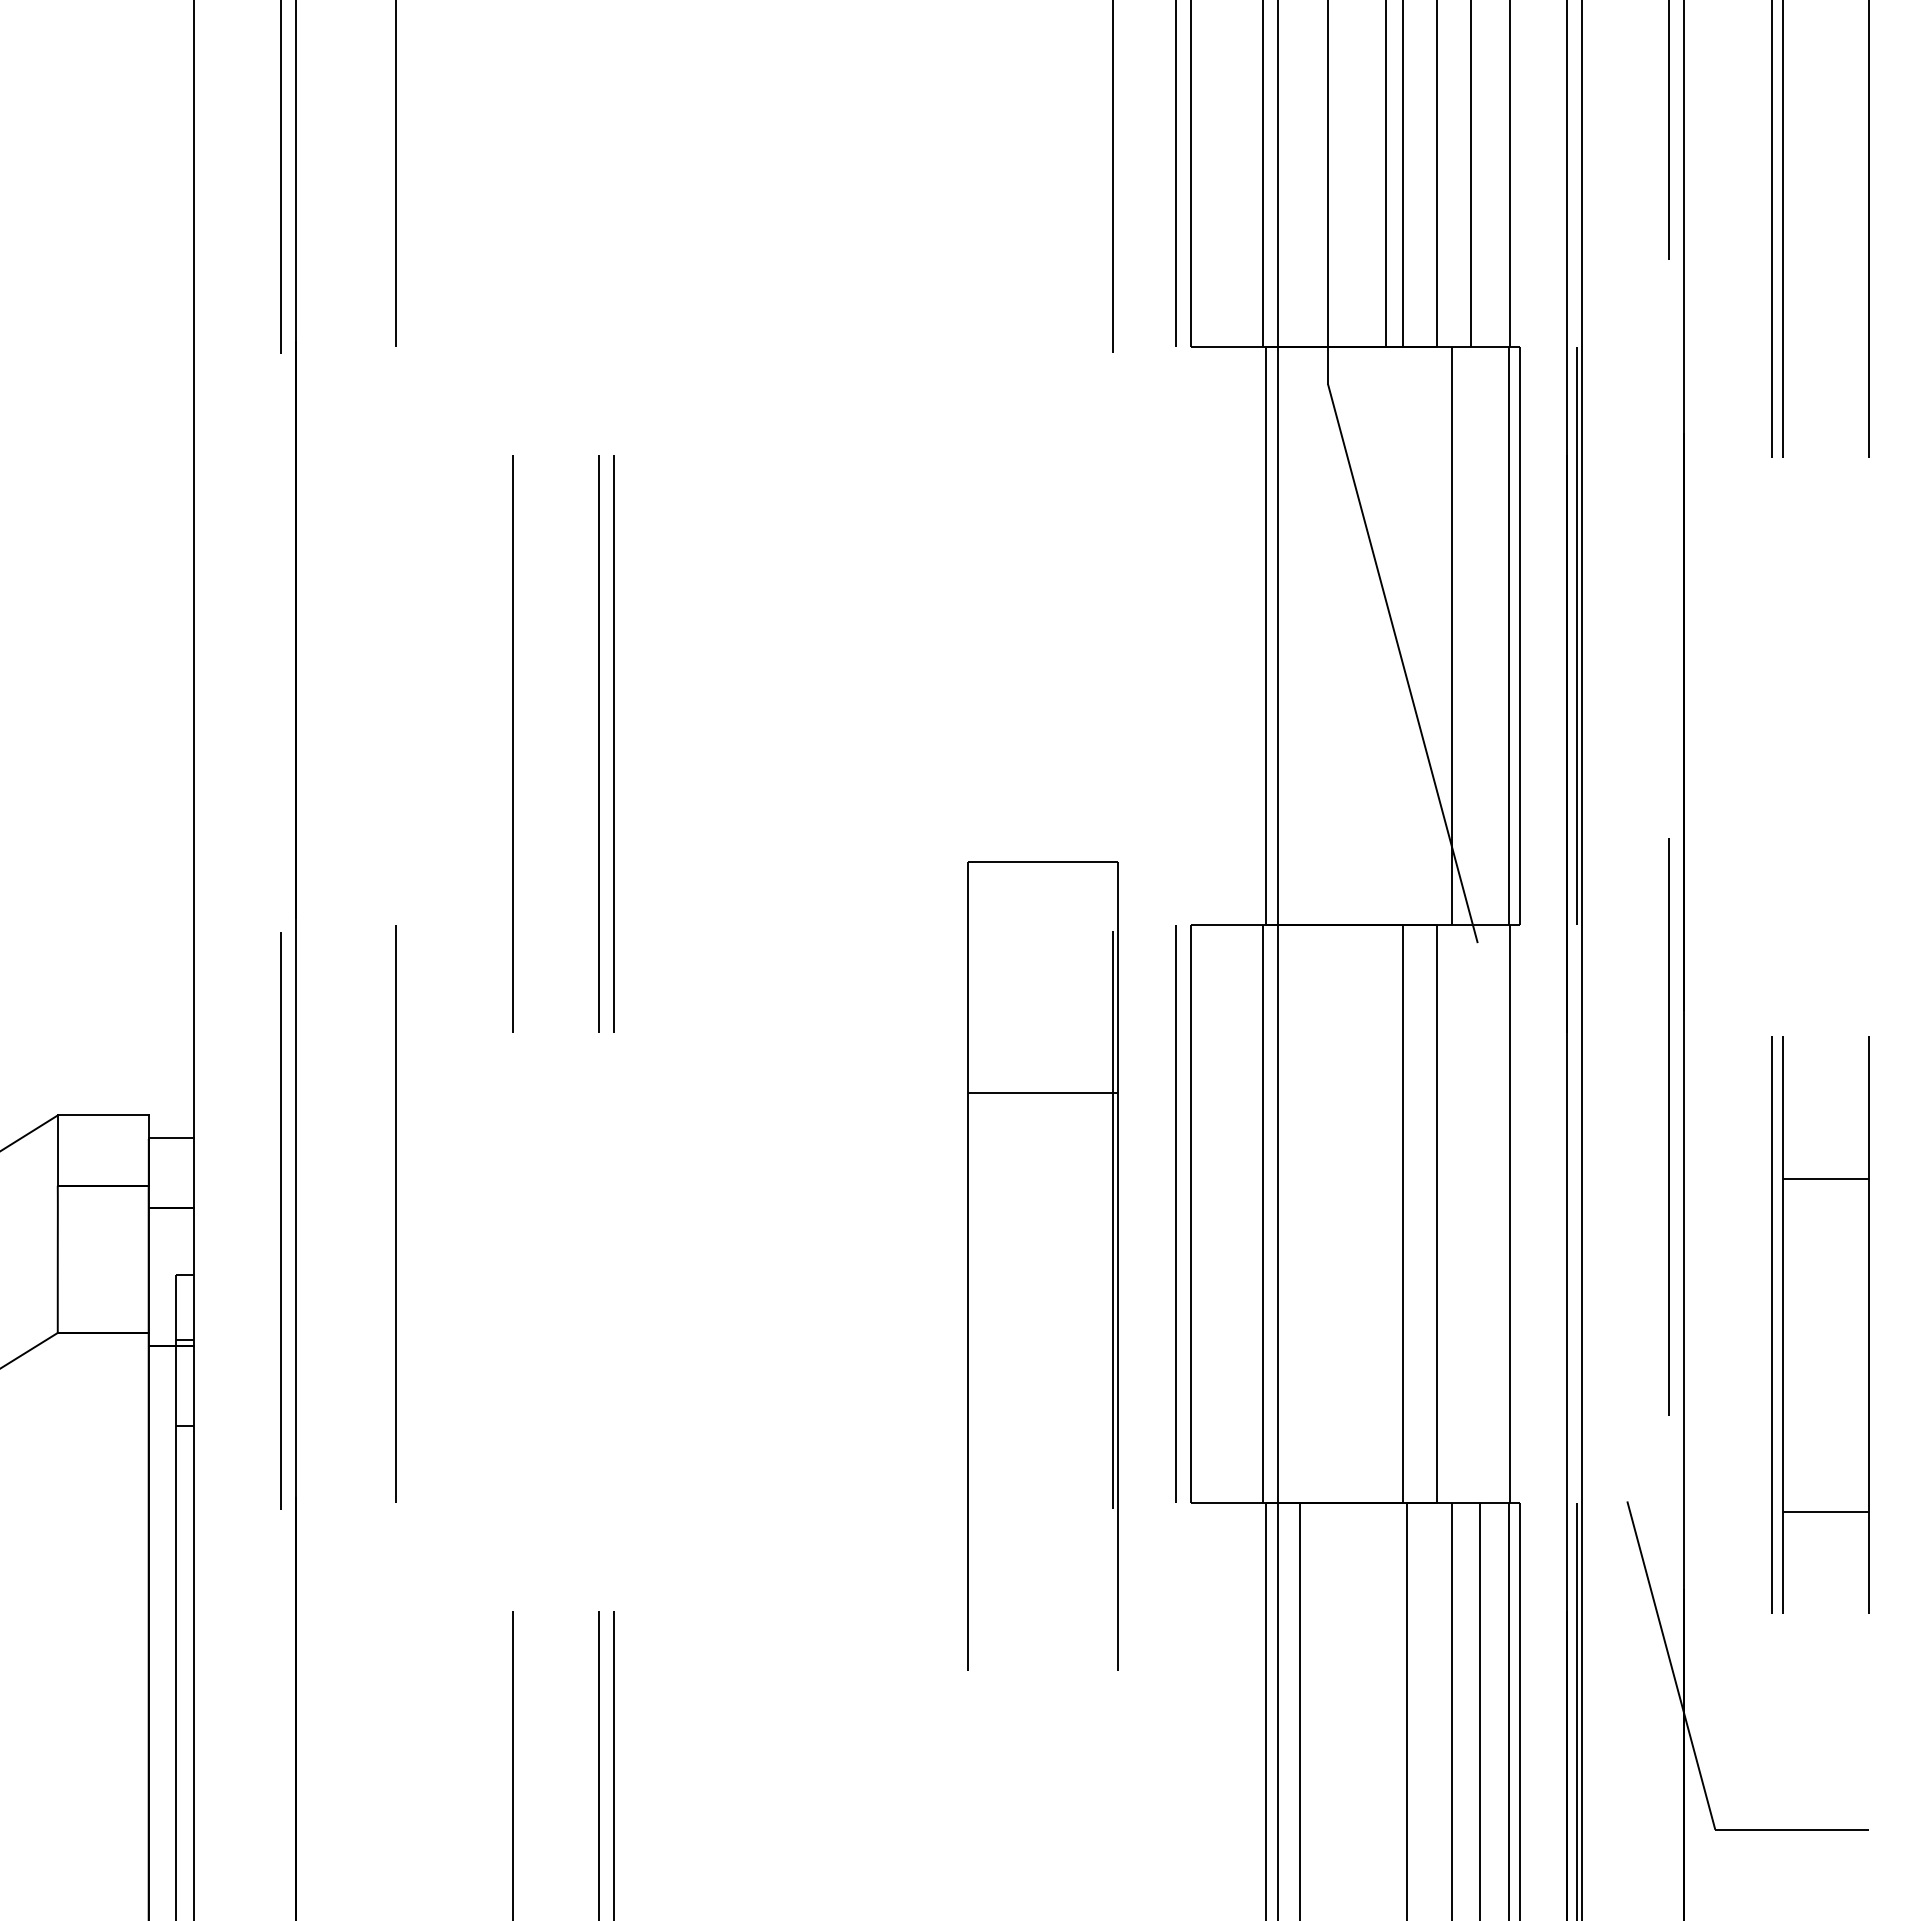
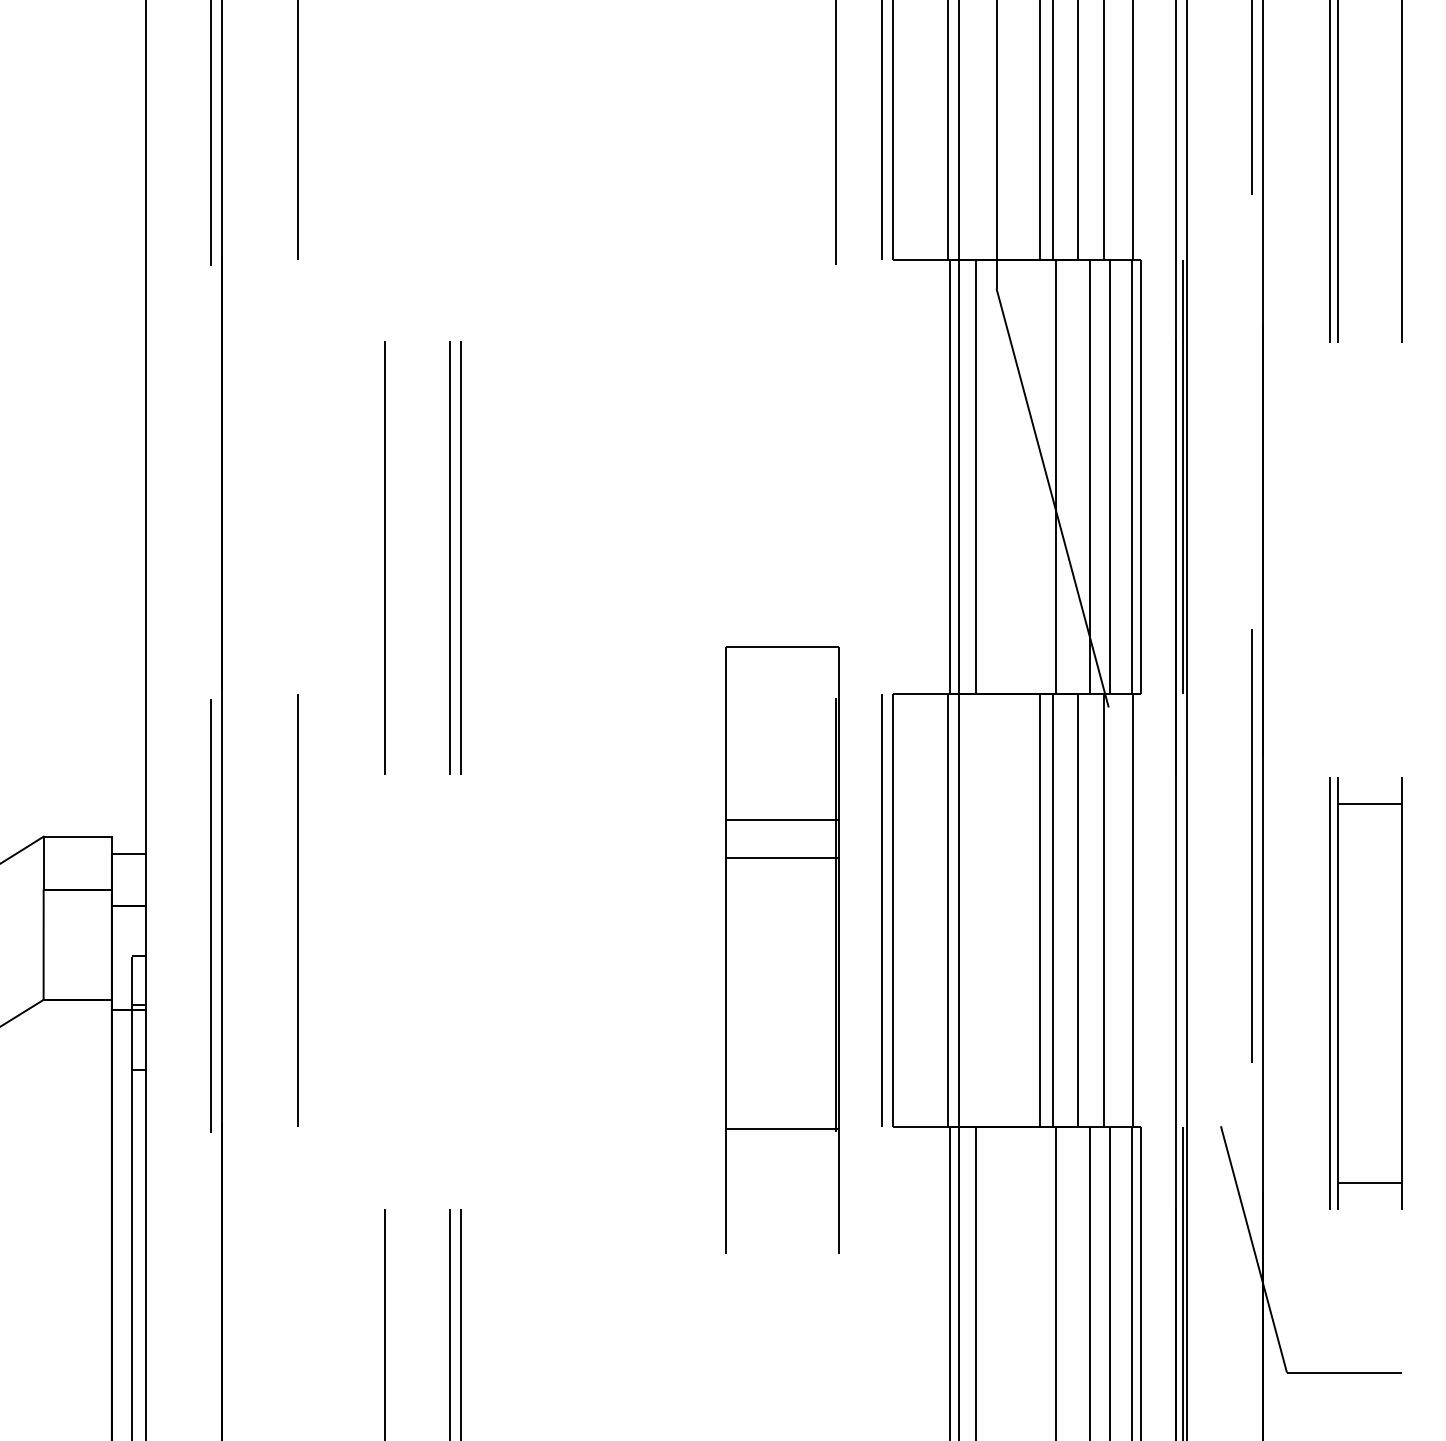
line: (1300, 635) -> (975, 476), added
line: (1407, 635) -> (1056, 476), added
line: (1479, 635) -> (1110, 476), added
line: (1043, 1143) -> (783, 857), added
line: (1825, 1179) -> (1369, 804), moved
line: (1386, 1213) -> (1040, 910), added
line: (1470, 1213) -> (1103, 910), added
line: (1043, 1505) -> (783, 1129), added
line: (1825, 1512) -> (1369, 1183), moved

